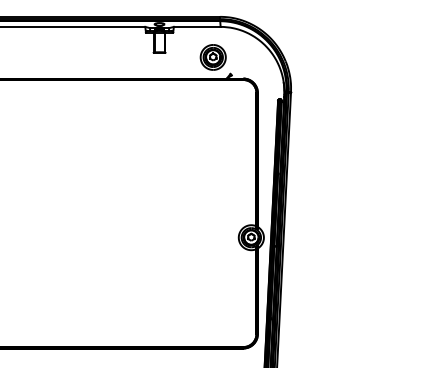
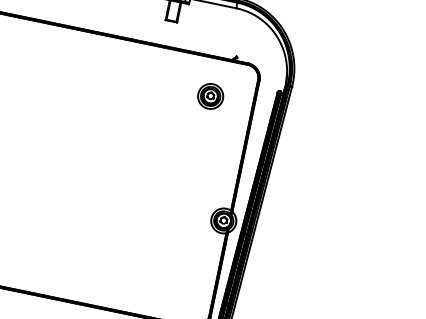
part: (212, 57) -> (209, 96), moved

